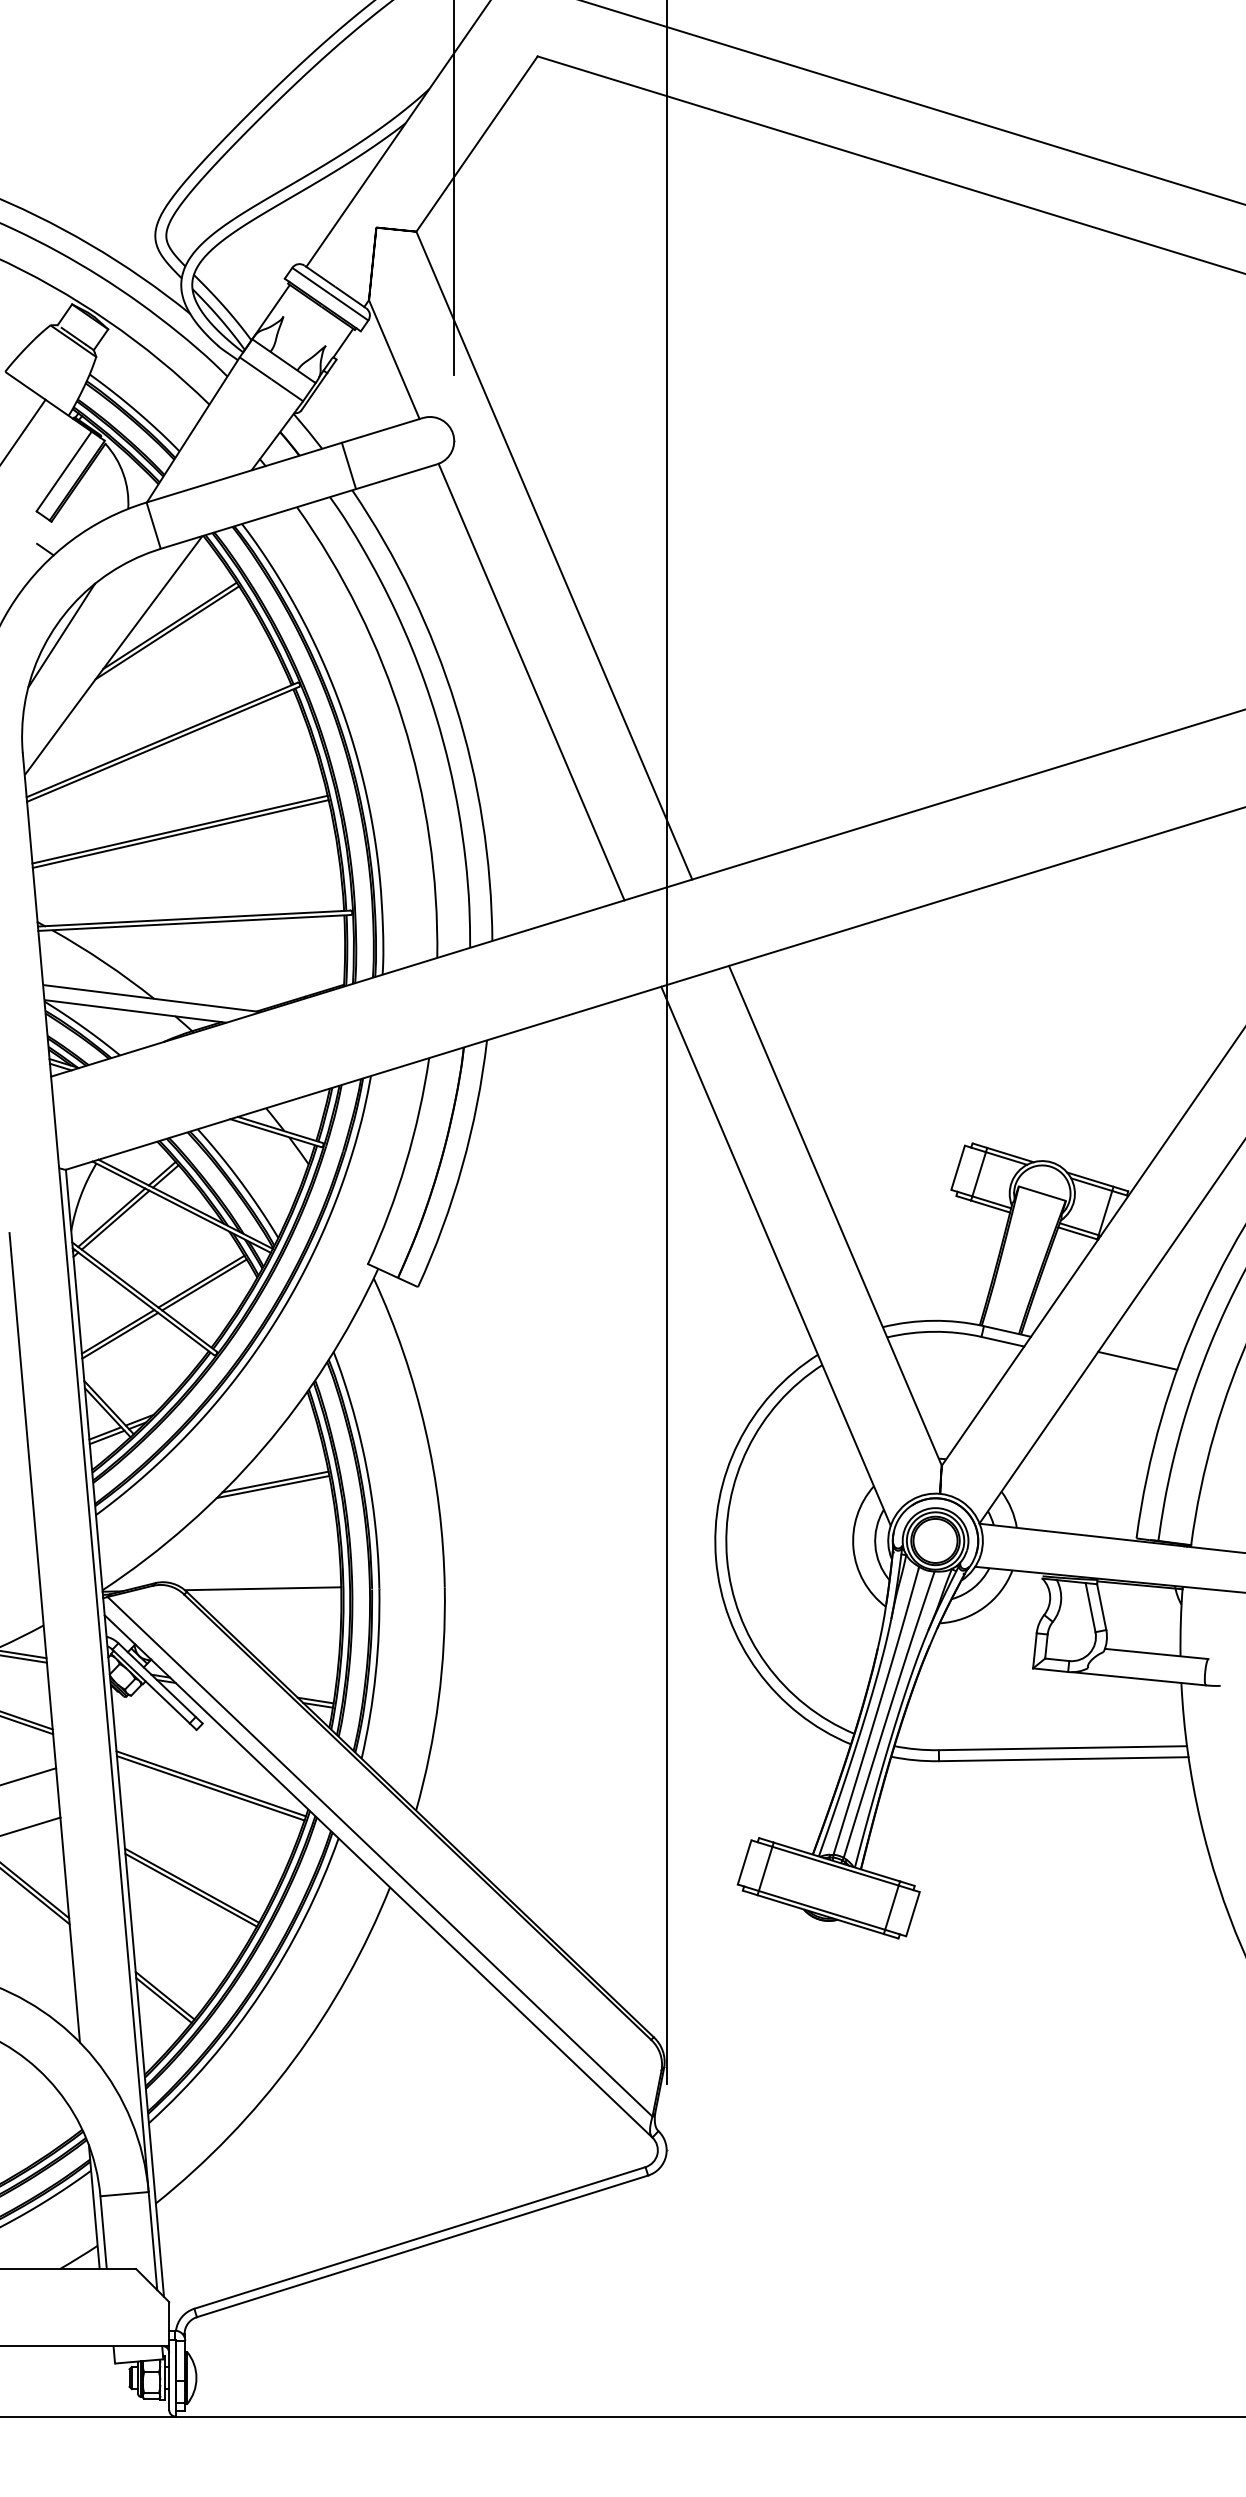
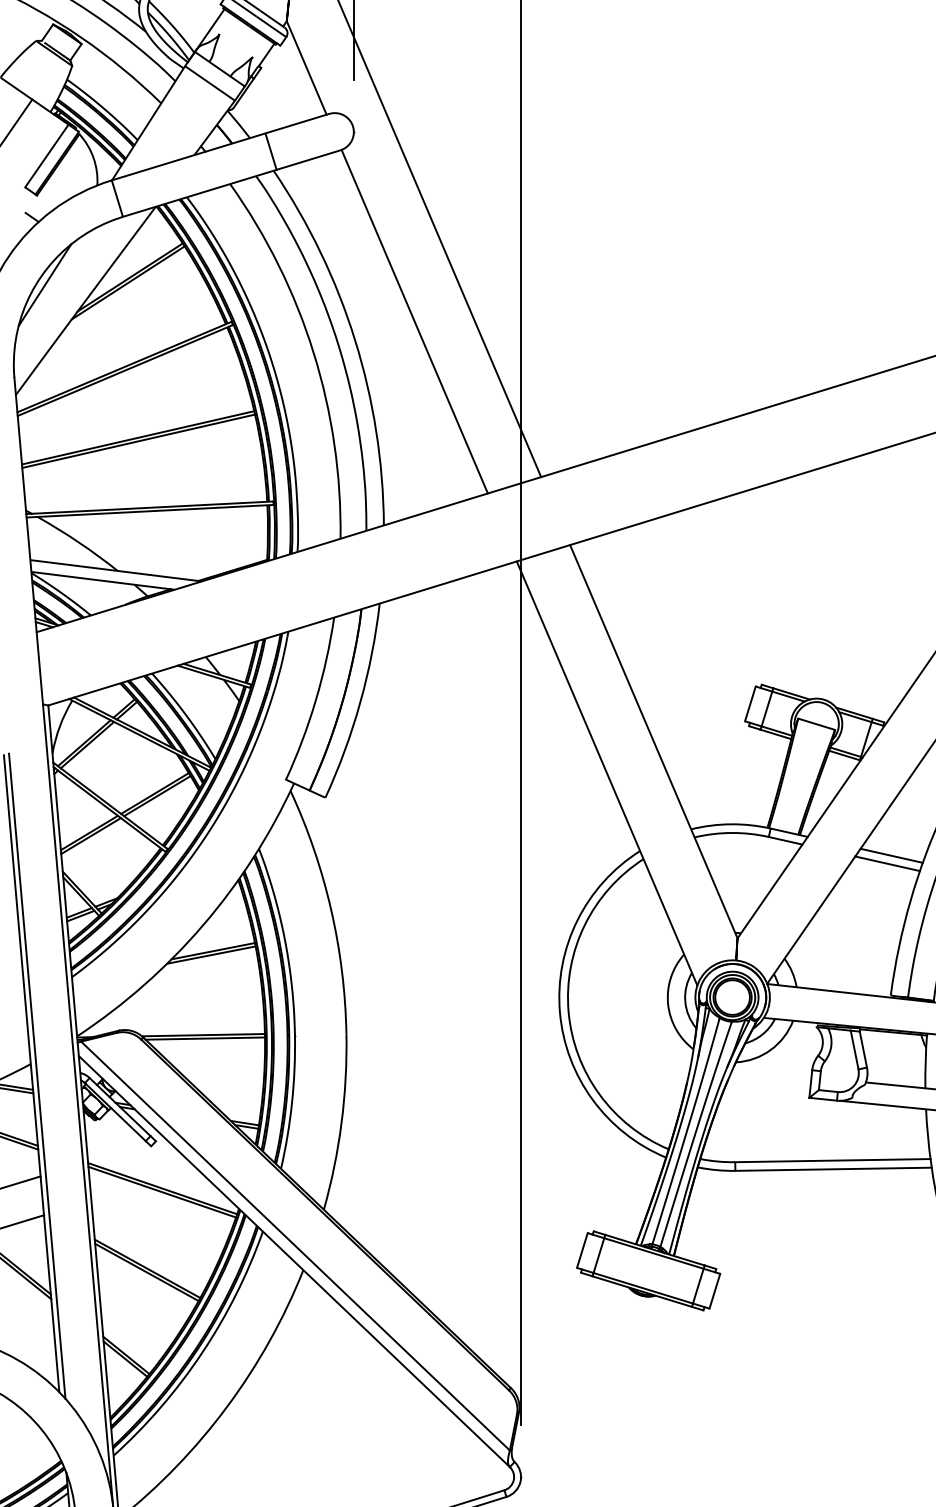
line: (1132, 1370) -> (887, 863), added
line: (265, 1592) -> (205, 1038), added
line: (51, 1640) -> (36, 1075), added

